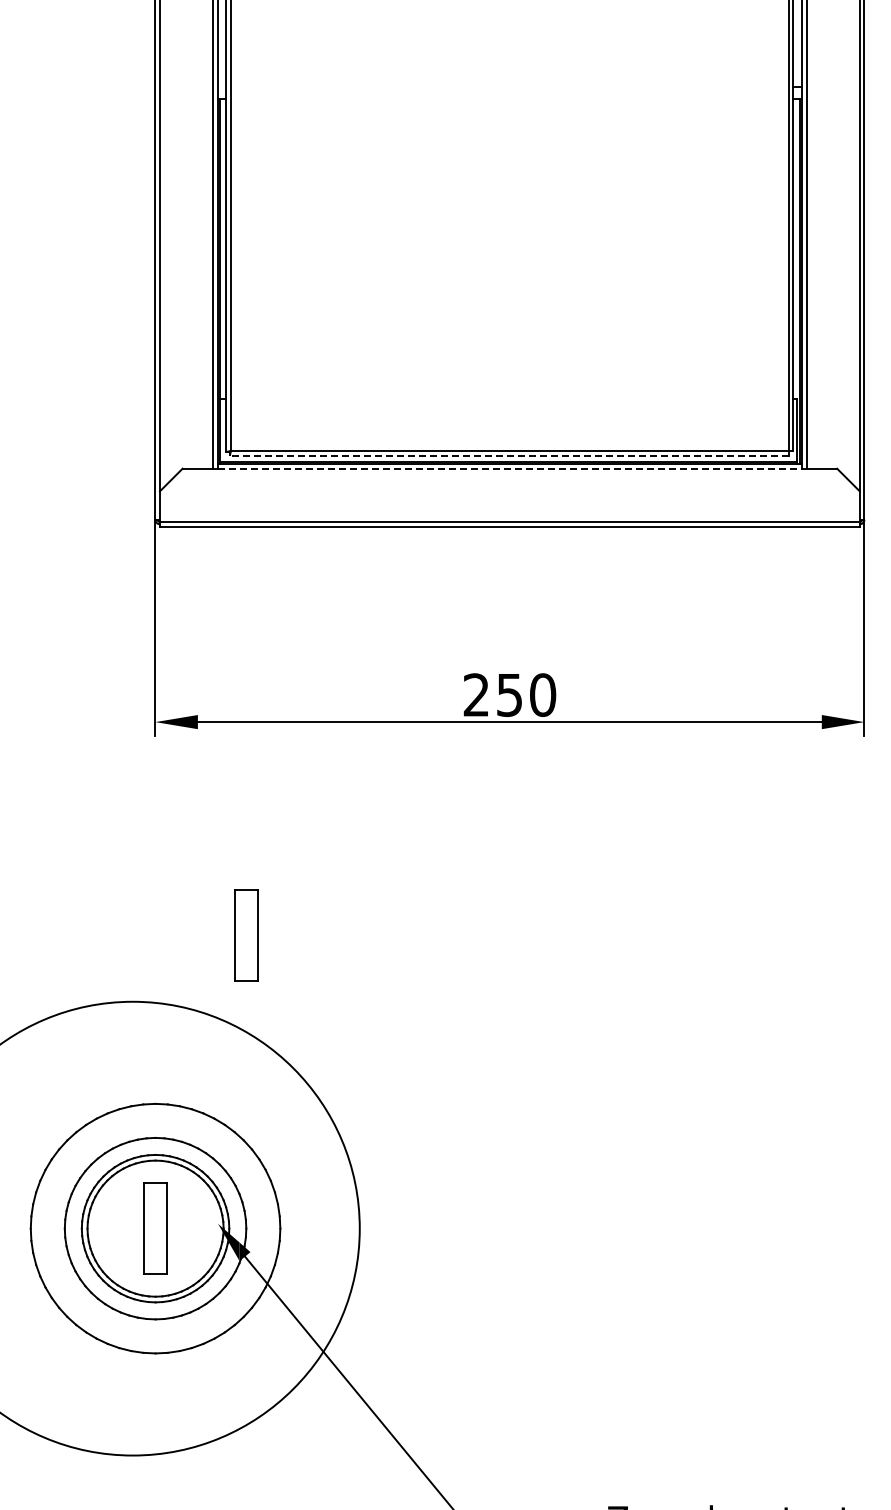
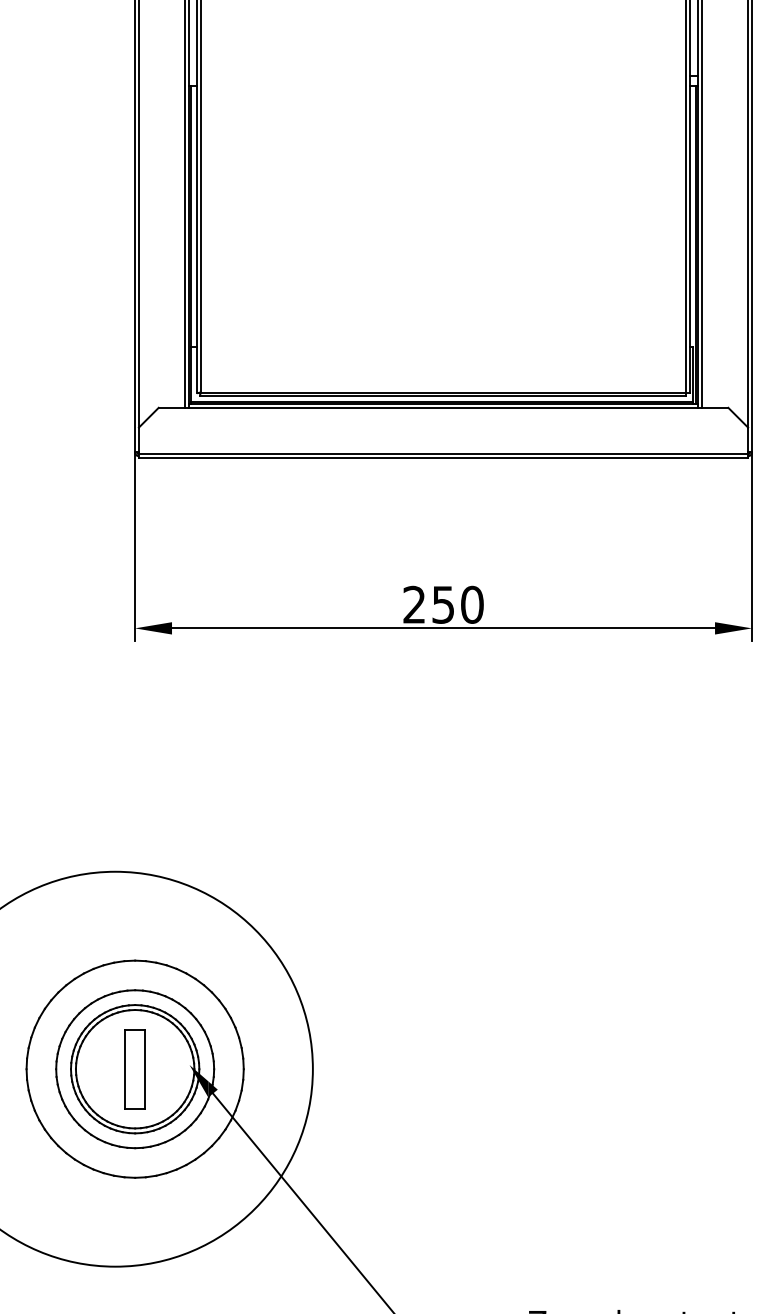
line: (508, 455) -> (442, 396), dashed -> solid
line: (510, 468) -> (444, 407), dashed -> solid
part: (246, 935) -> (214, 814), removed

